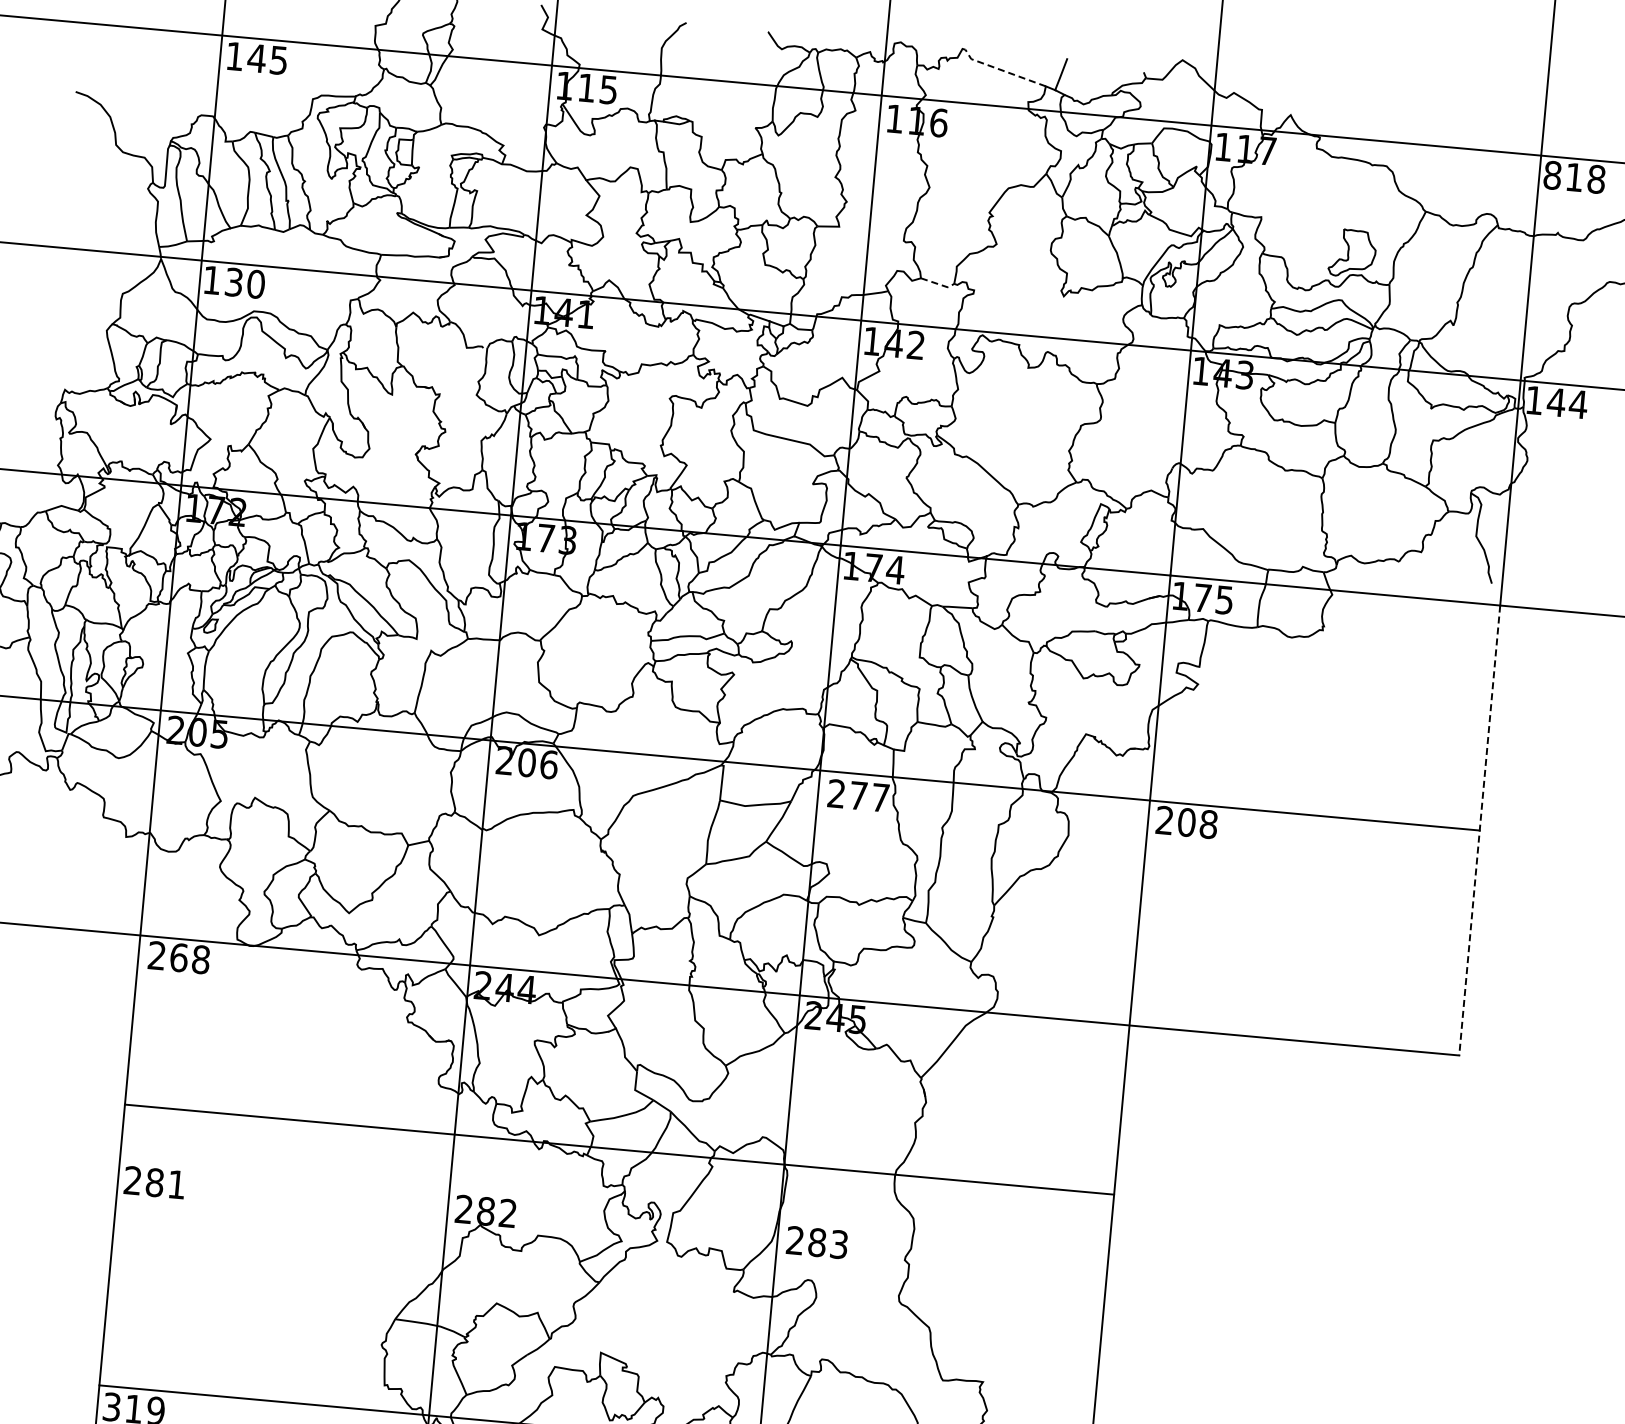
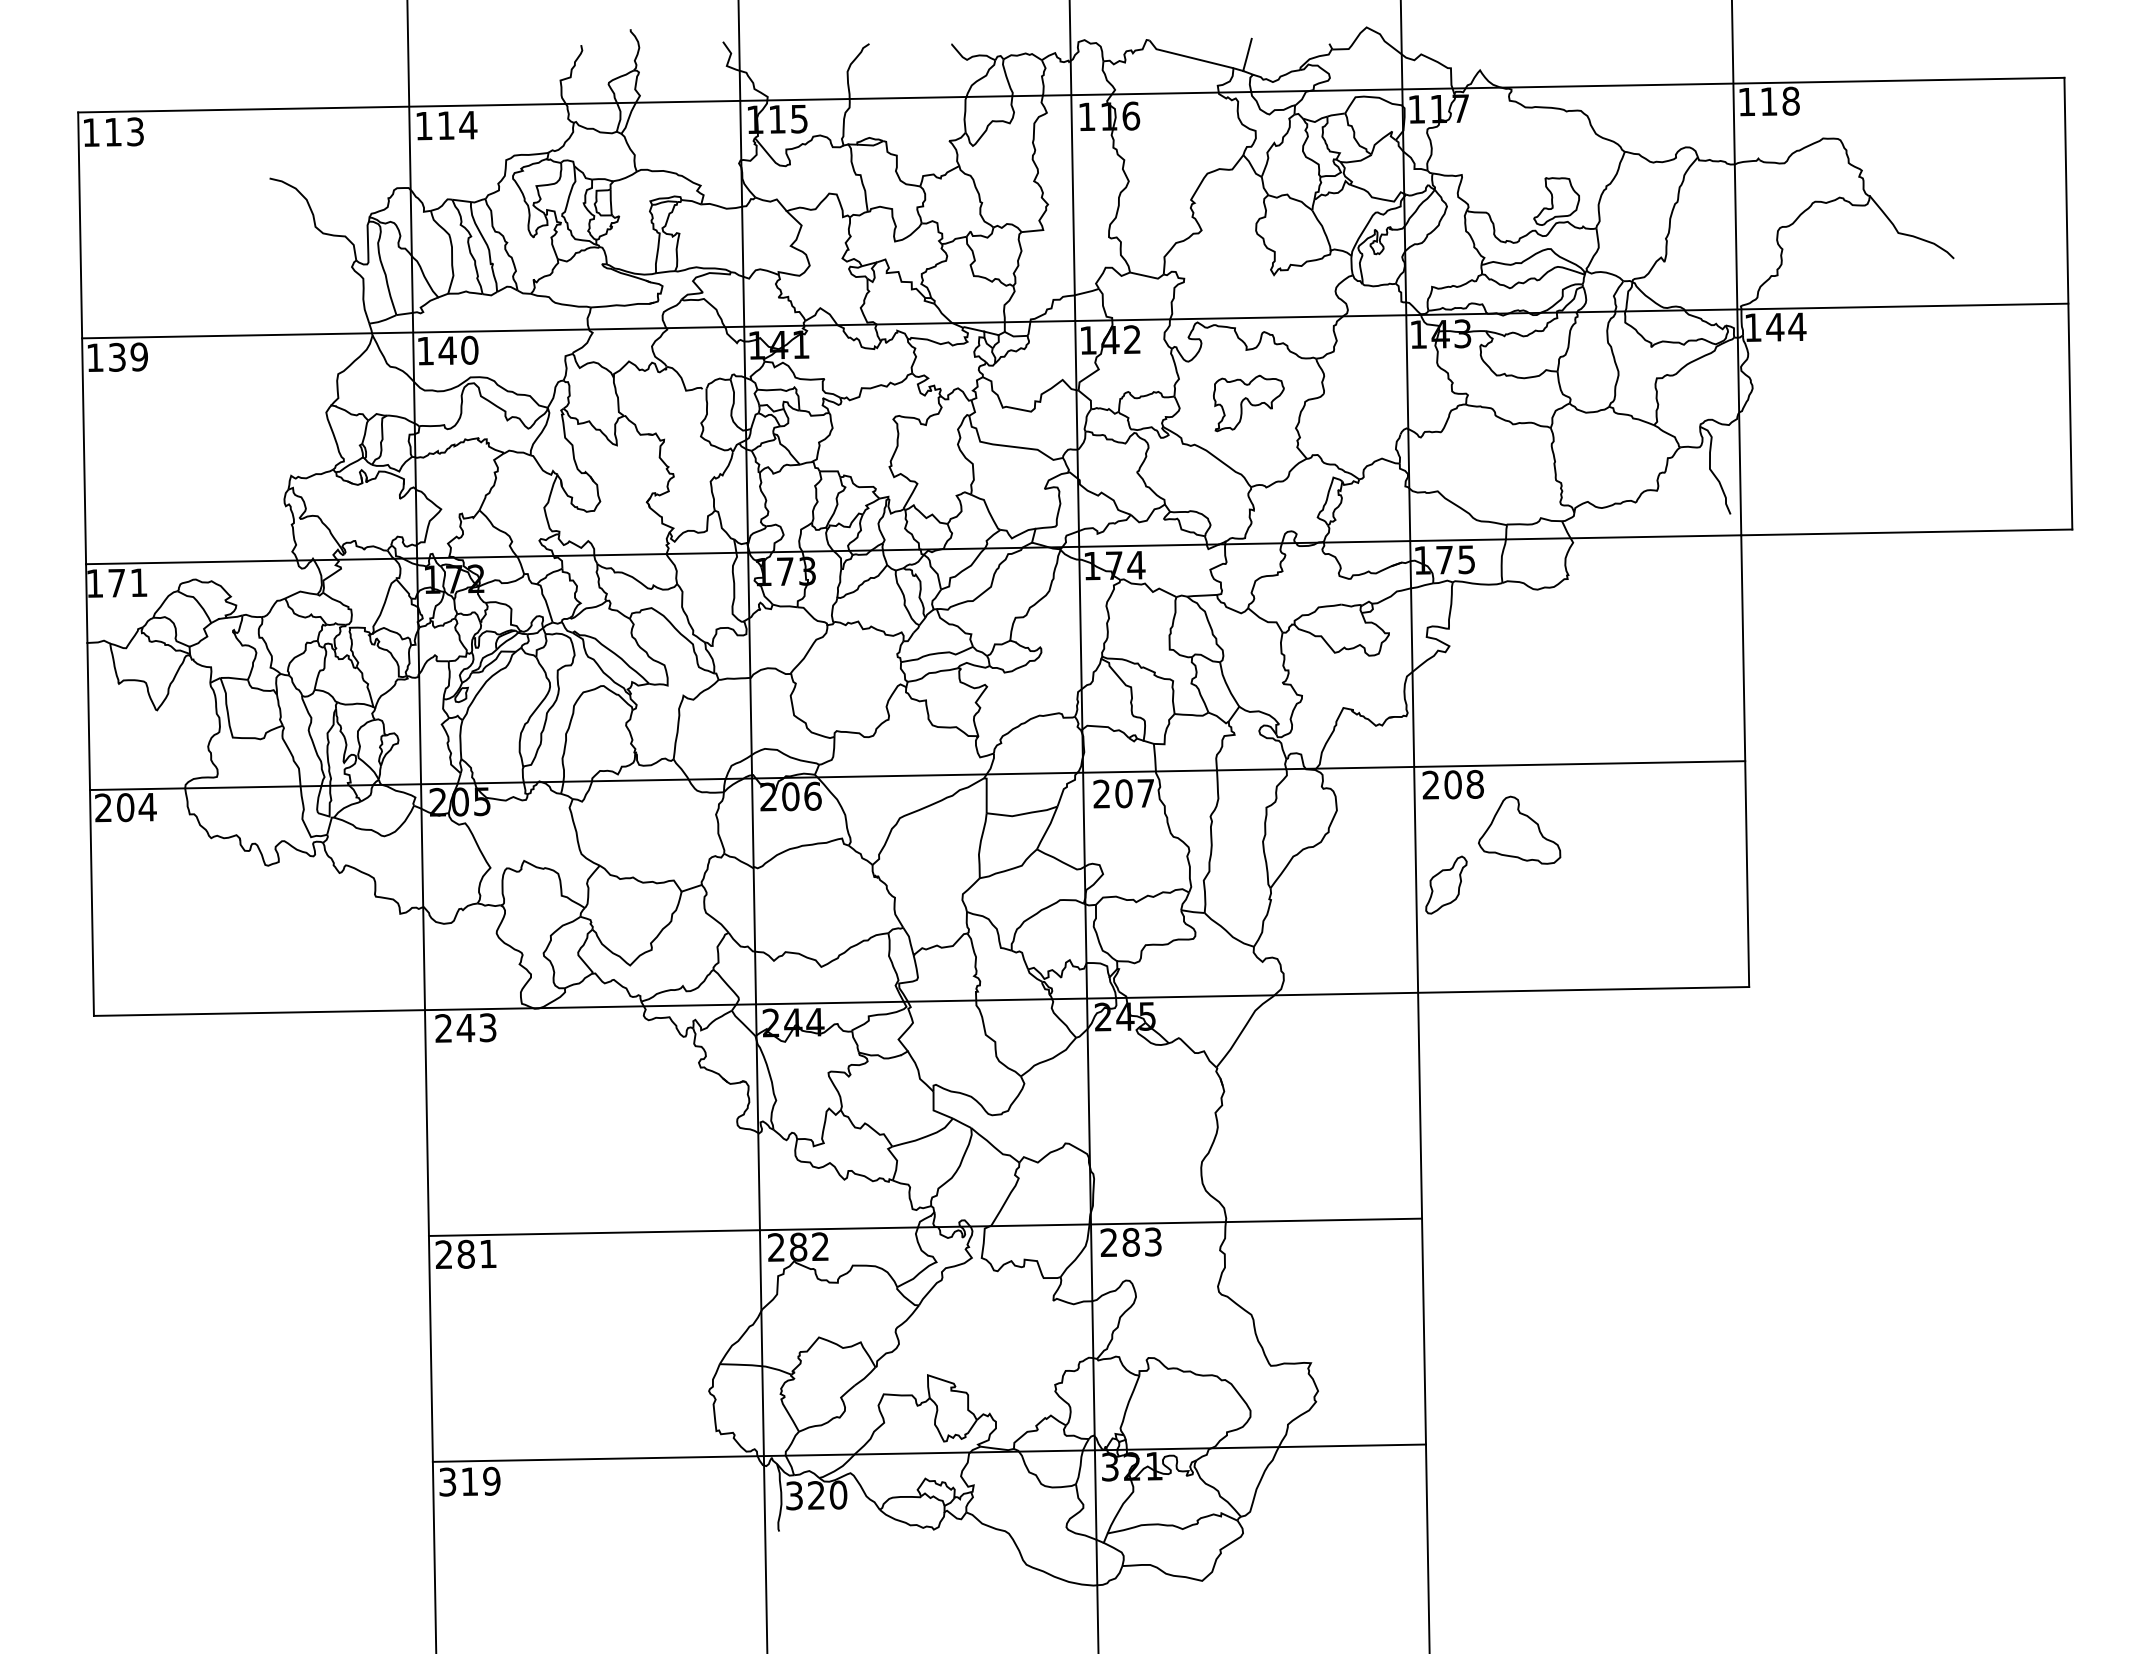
text: (268, 59) -> (457, 125), 145 -> 114
line: (1003, 70) -> (1189, 57), dashed -> solid
text: (1552, 174) -> (1746, 101), 818 -> 118
text: (233, 282) -> (447, 350), 130 -> 140
line: (938, 284) -> (1148, 276), dashed -> solid
part: (1024, 421) -> (1248, 403), added
text: (858, 795) -> (1123, 793), 277 -> 207
line: (1479, 830) -> (1745, 761), dashed -> solid
part: (1247, 874) -> (1519, 829), added
part: (1169, 920) -> (1446, 884), added
text: (189, 958) -> (476, 1027), 268 -> 243
line: (619, 1148) -> (925, 1226), moved

